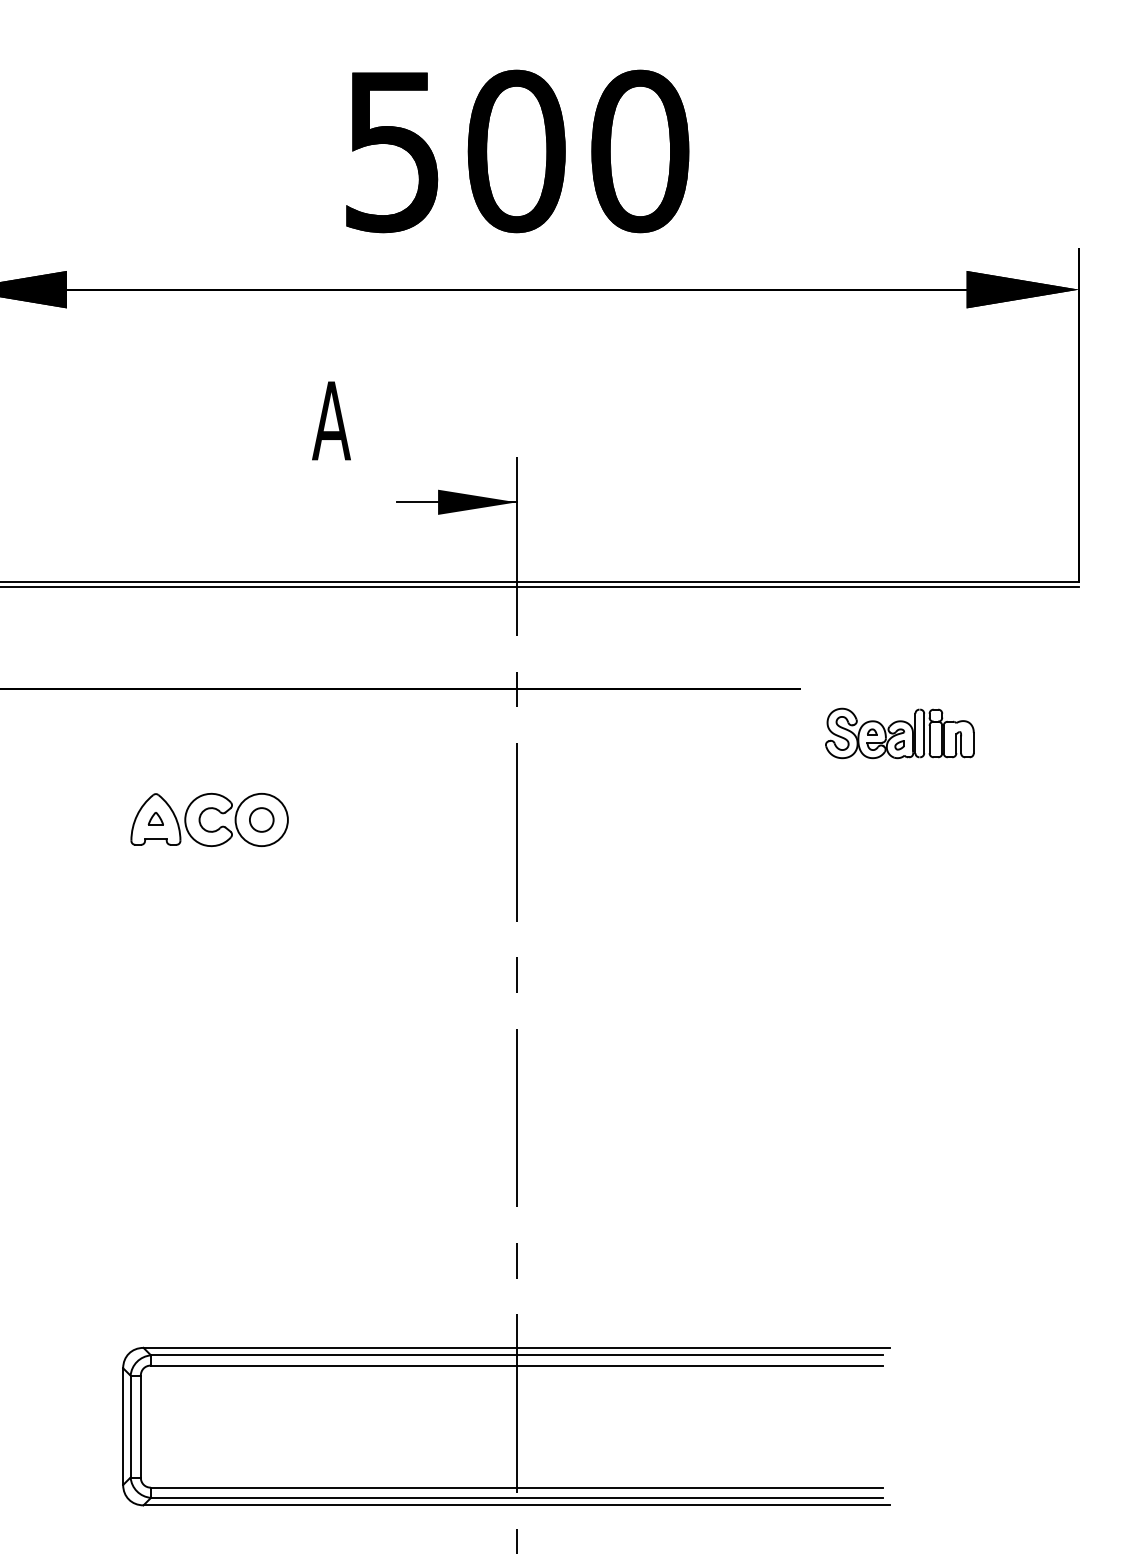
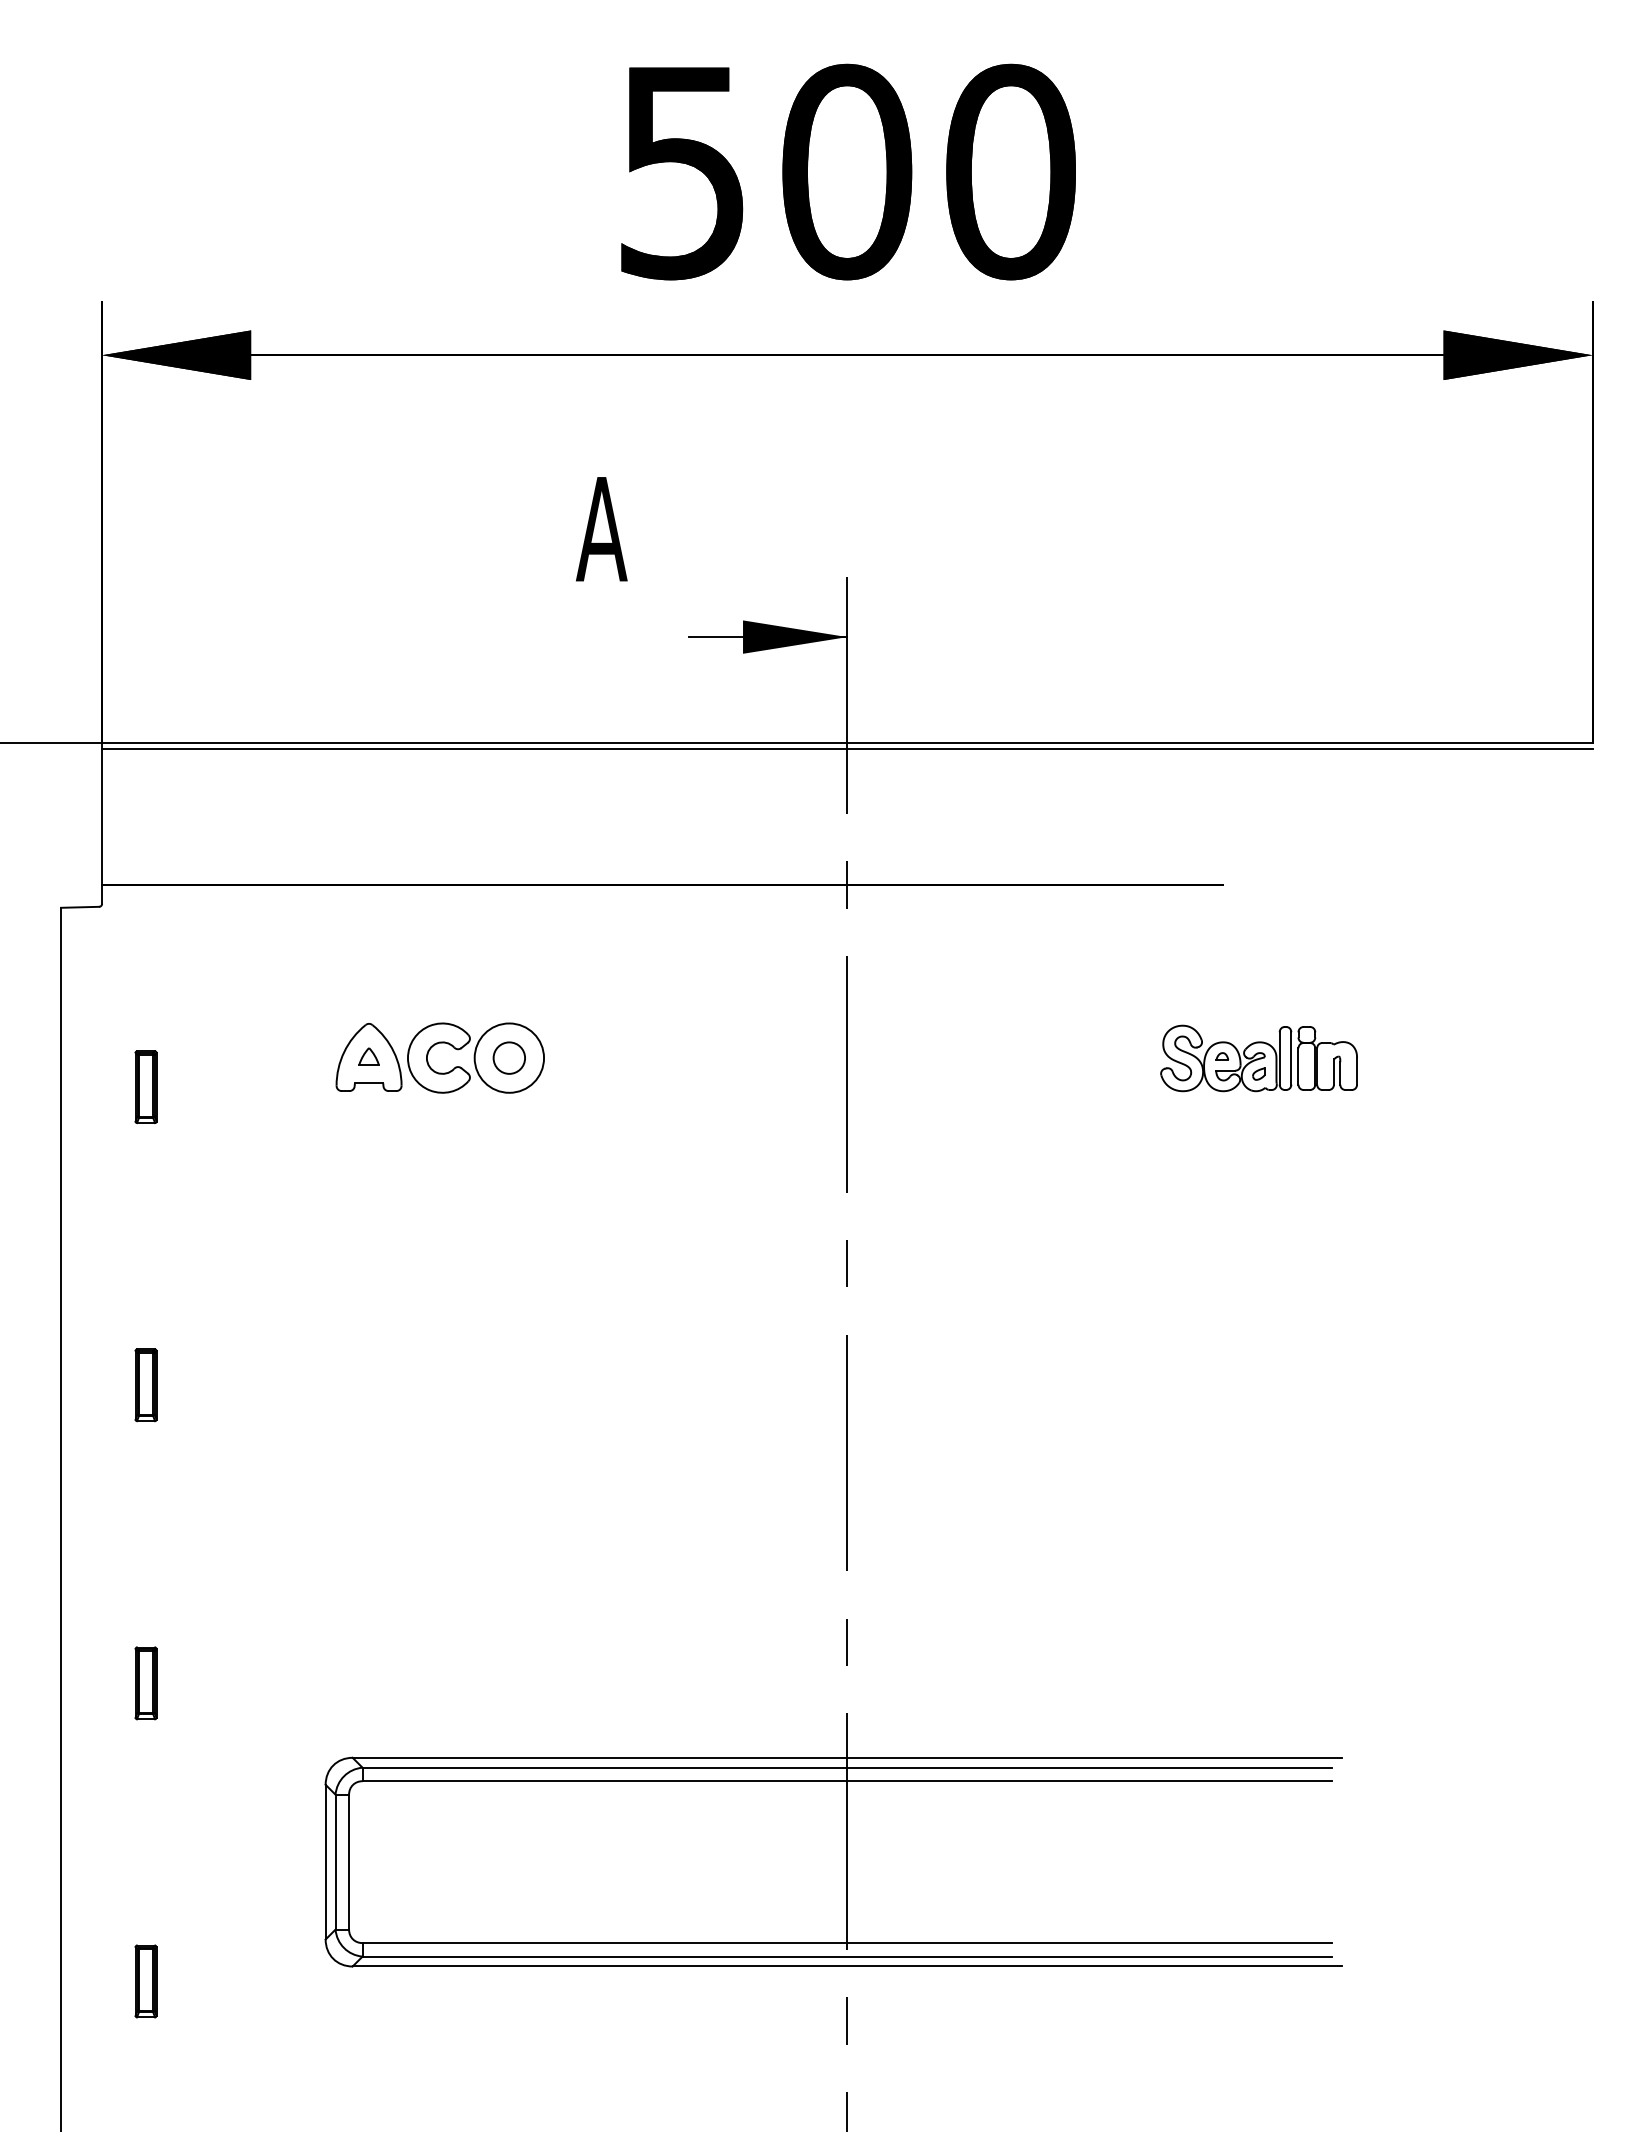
part: (899, 733) -> (1258, 1058), moved

